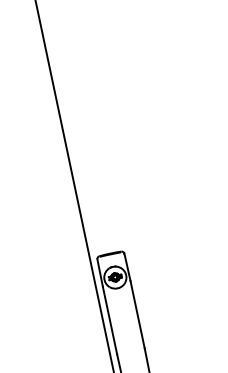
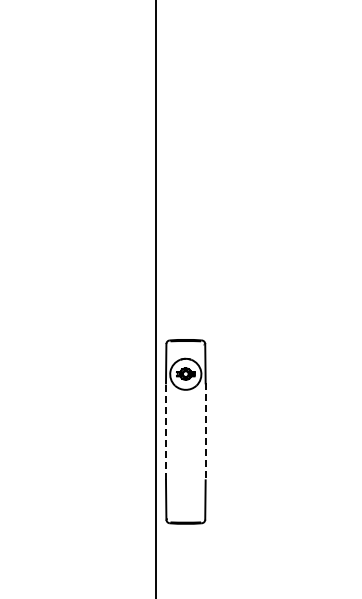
line: (137, 315) -> (205, 432), solid -> dashed
line: (109, 320) -> (165, 431), solid -> dashed

